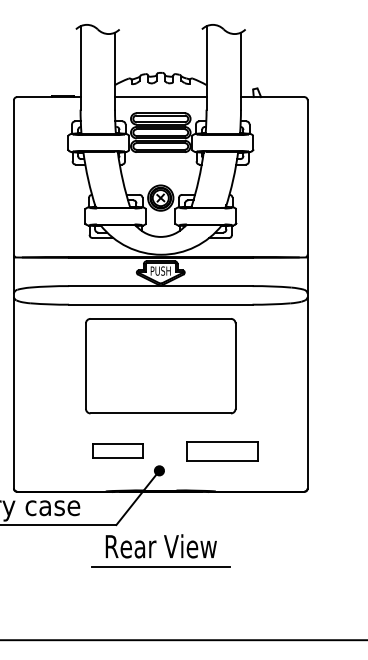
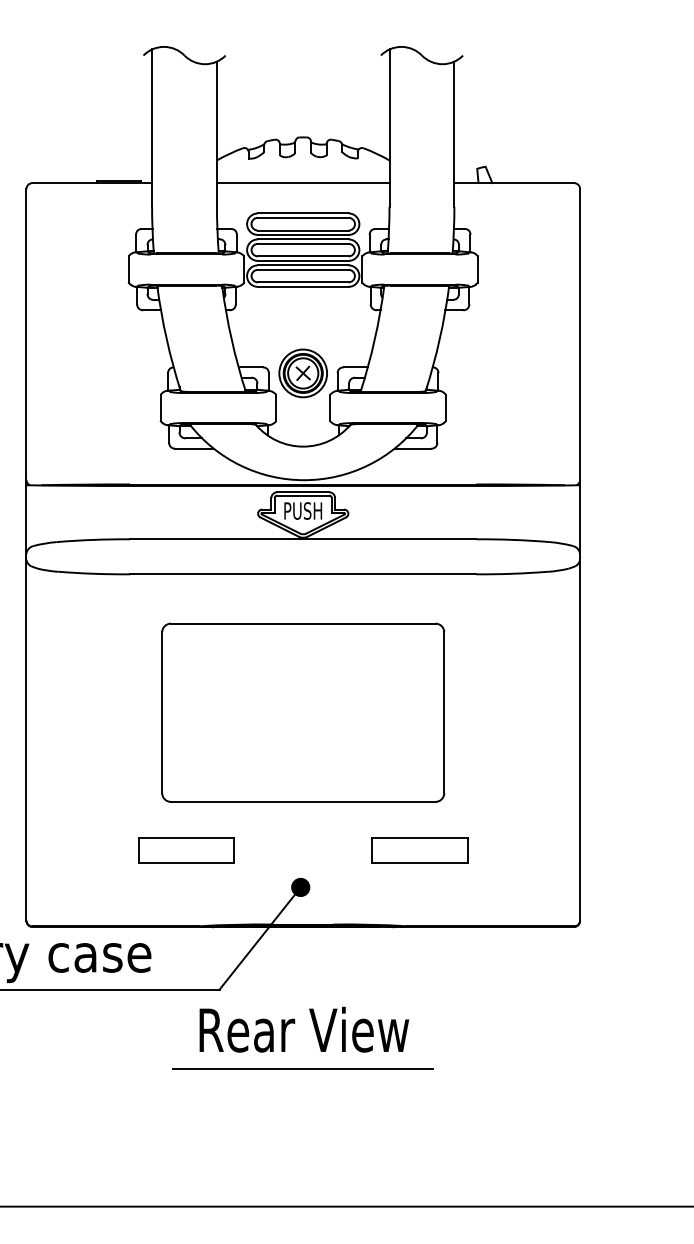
part: (160, 366) -> (302, 713), moved
part: (117, 450) -> (185, 849), moved
part: (222, 450) -> (419, 849), size x0.71

